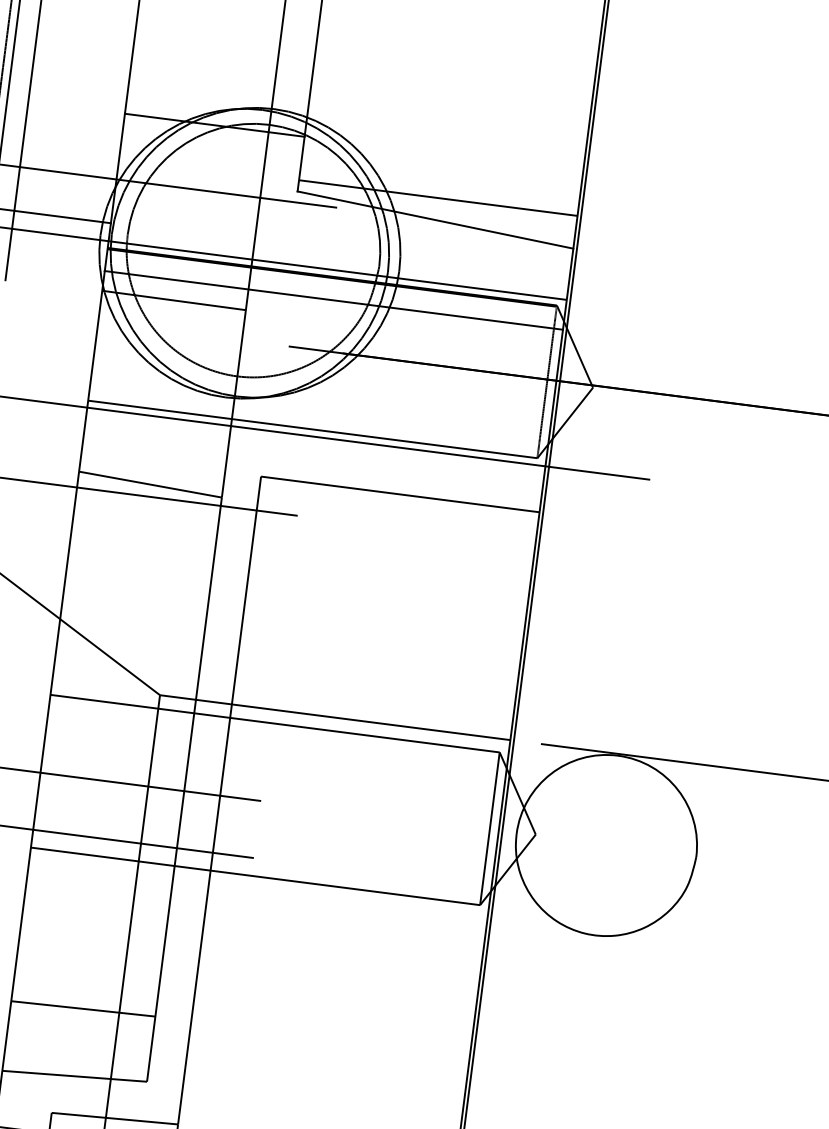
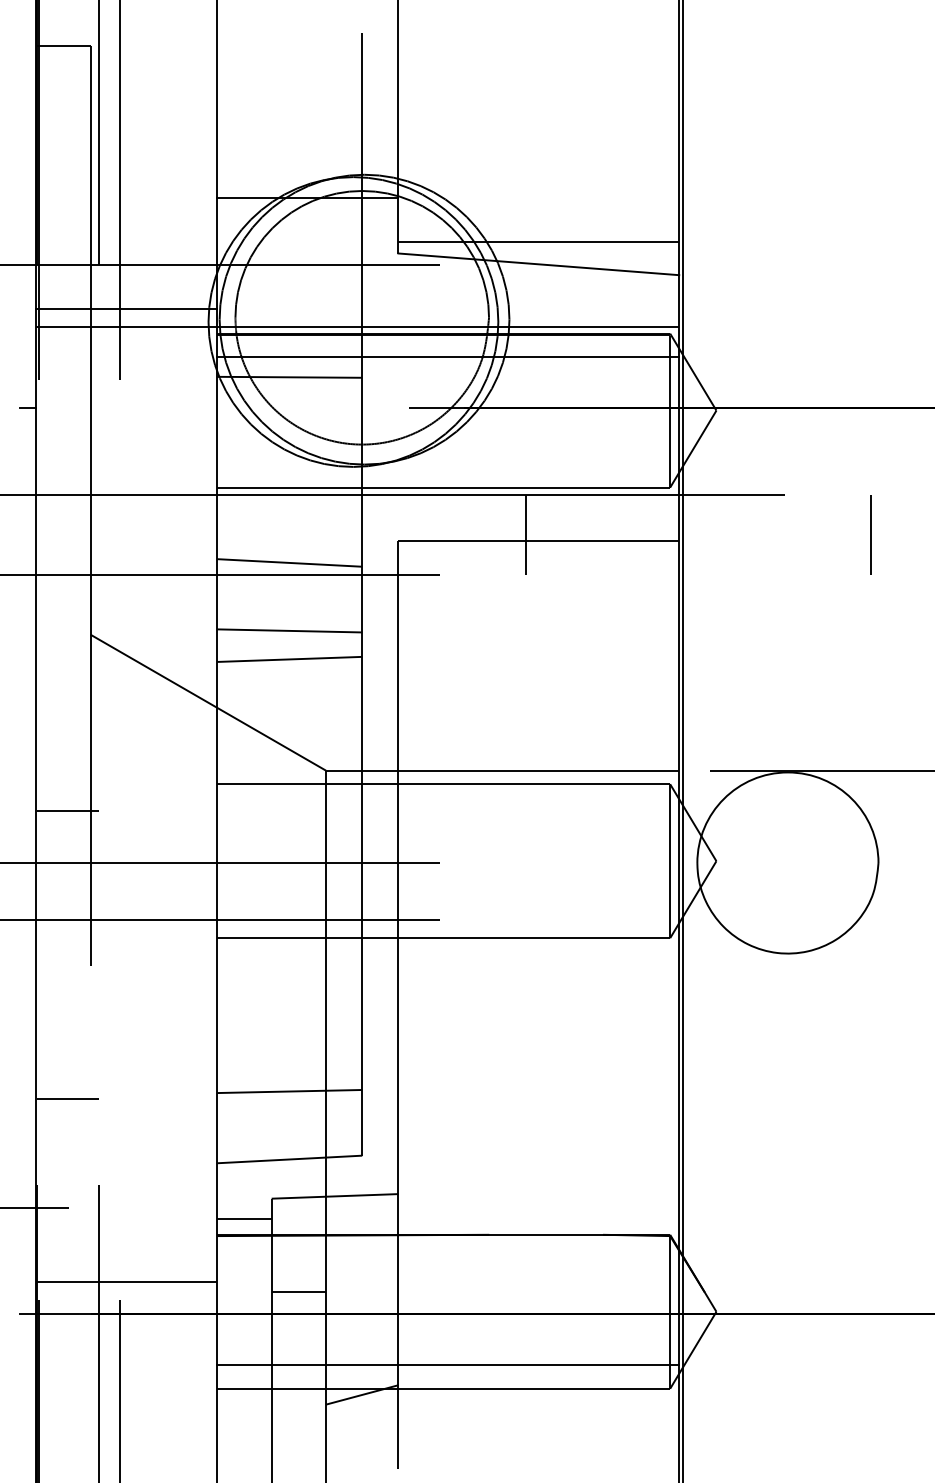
line: (388, 486) -> (526, 534), added
line: (730, 530) -> (870, 534), added
line: (141, 551) -> (289, 630), added
line: (138, 579) -> (289, 658), added

